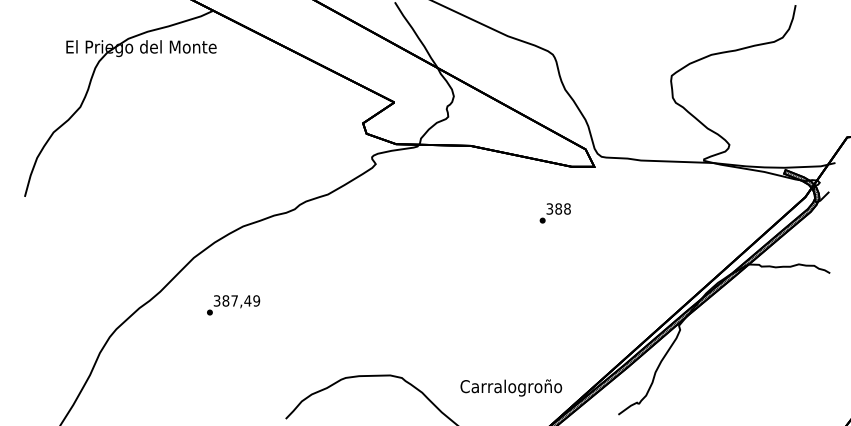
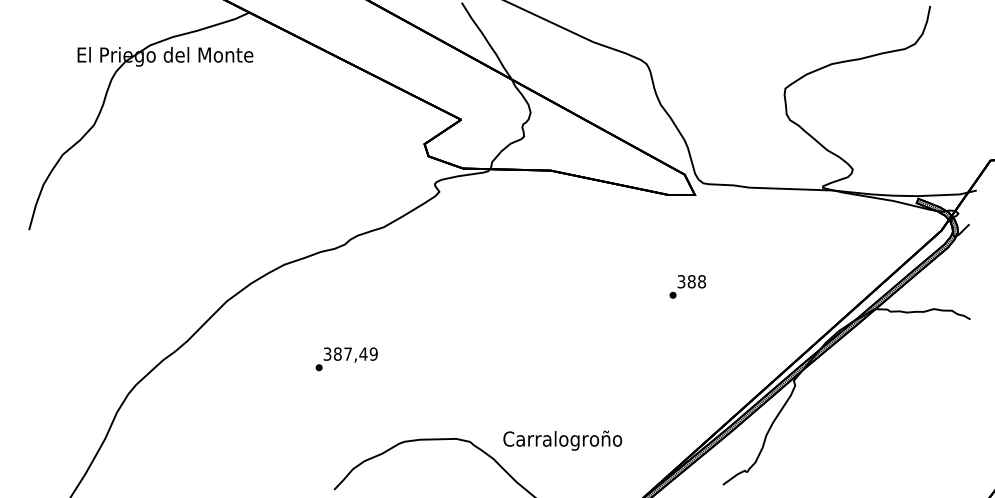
text: (554, 213) -> (686, 286), moved
text: (233, 305) -> (346, 359), moved
text: (511, 387) -> (562, 440), moved

